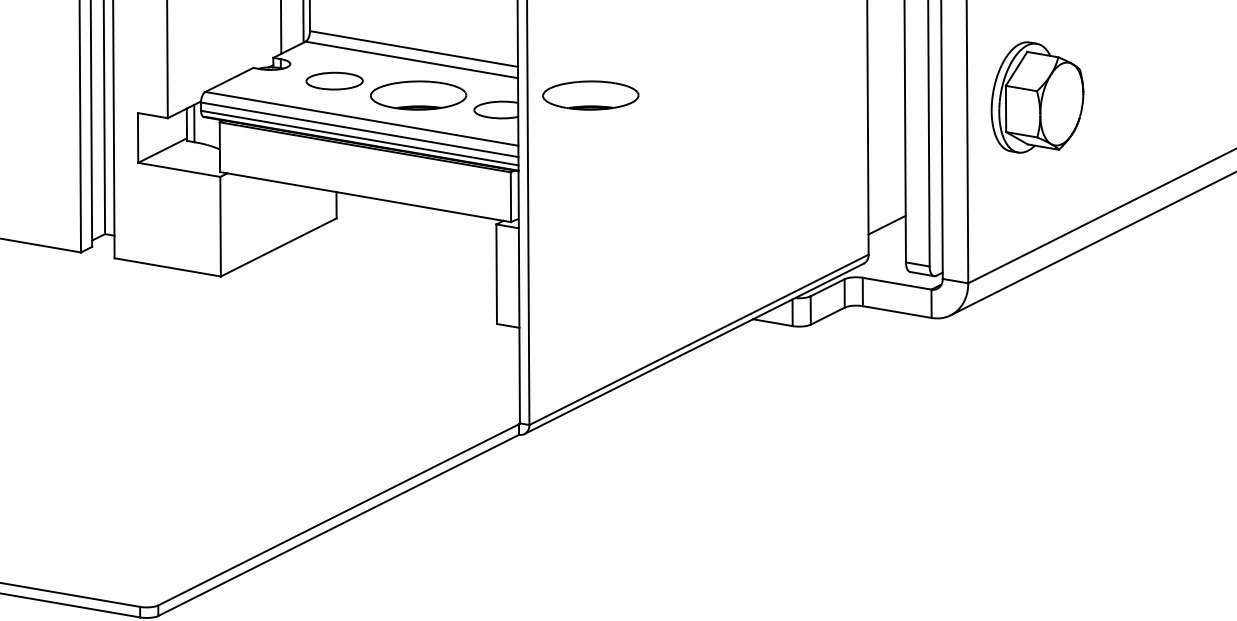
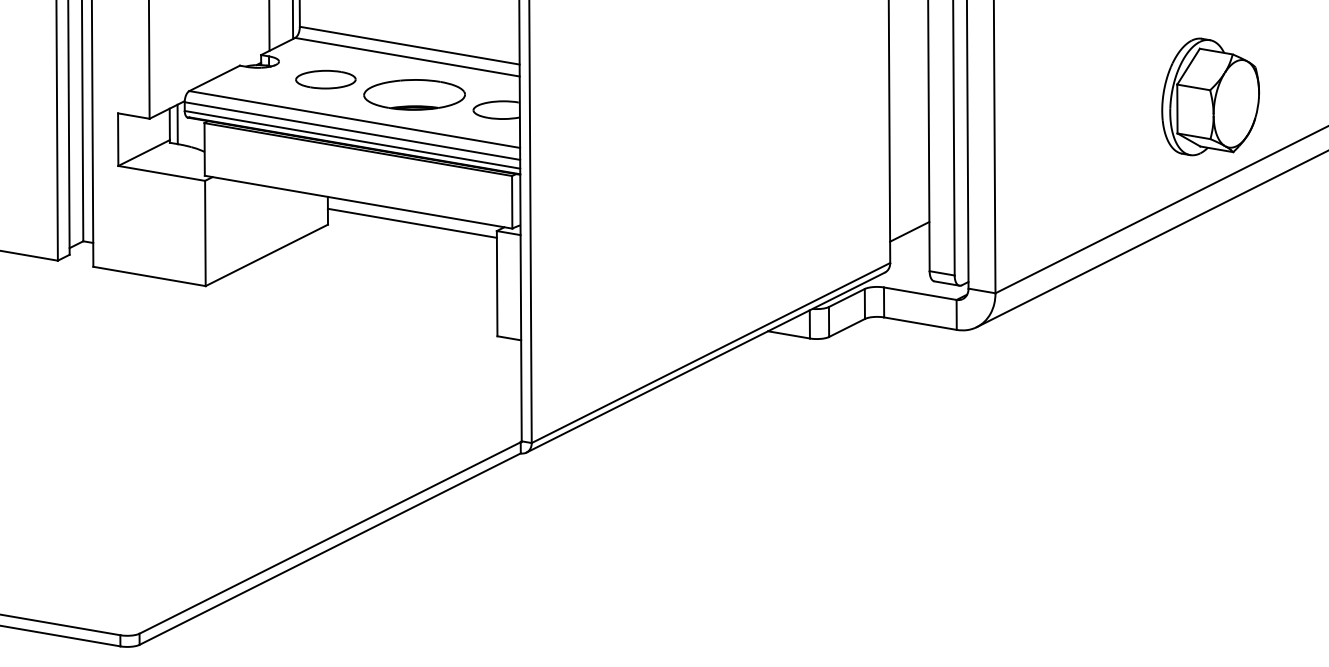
part: (590, 95) -> (596, 94), removed
part: (1037, 97) -> (1210, 96), moved
line: (415, 216) -> (411, 222), added

